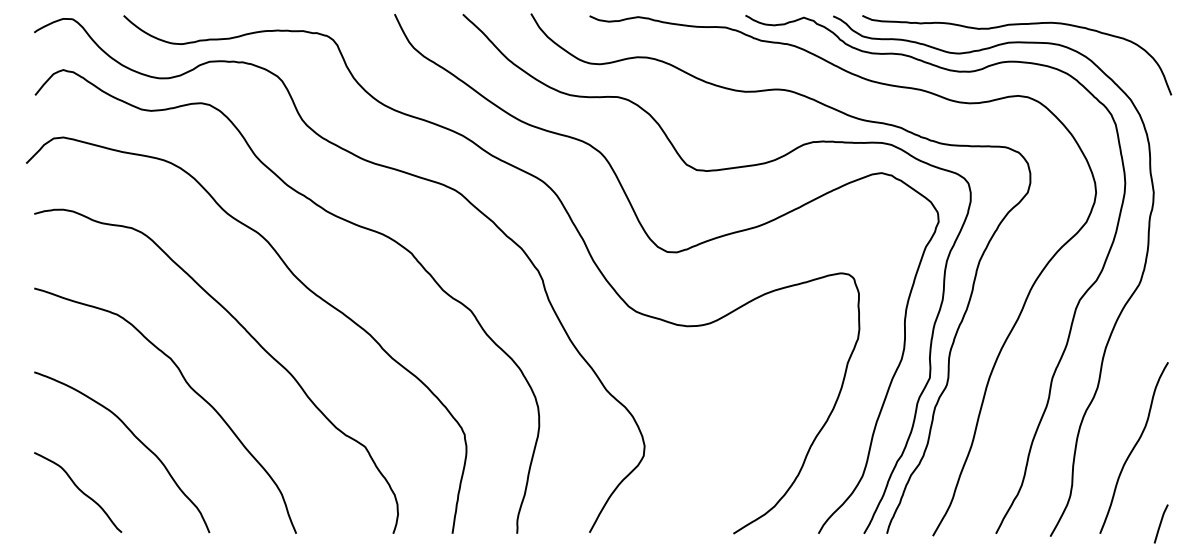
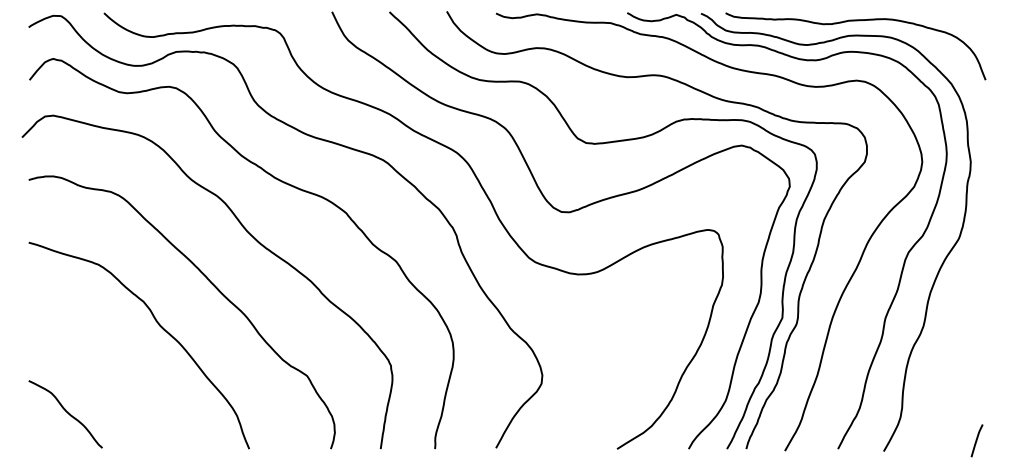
curve: (134, 437) -> (113, 368), removed
curve: (1134, 447) -> (954, 376), removed

